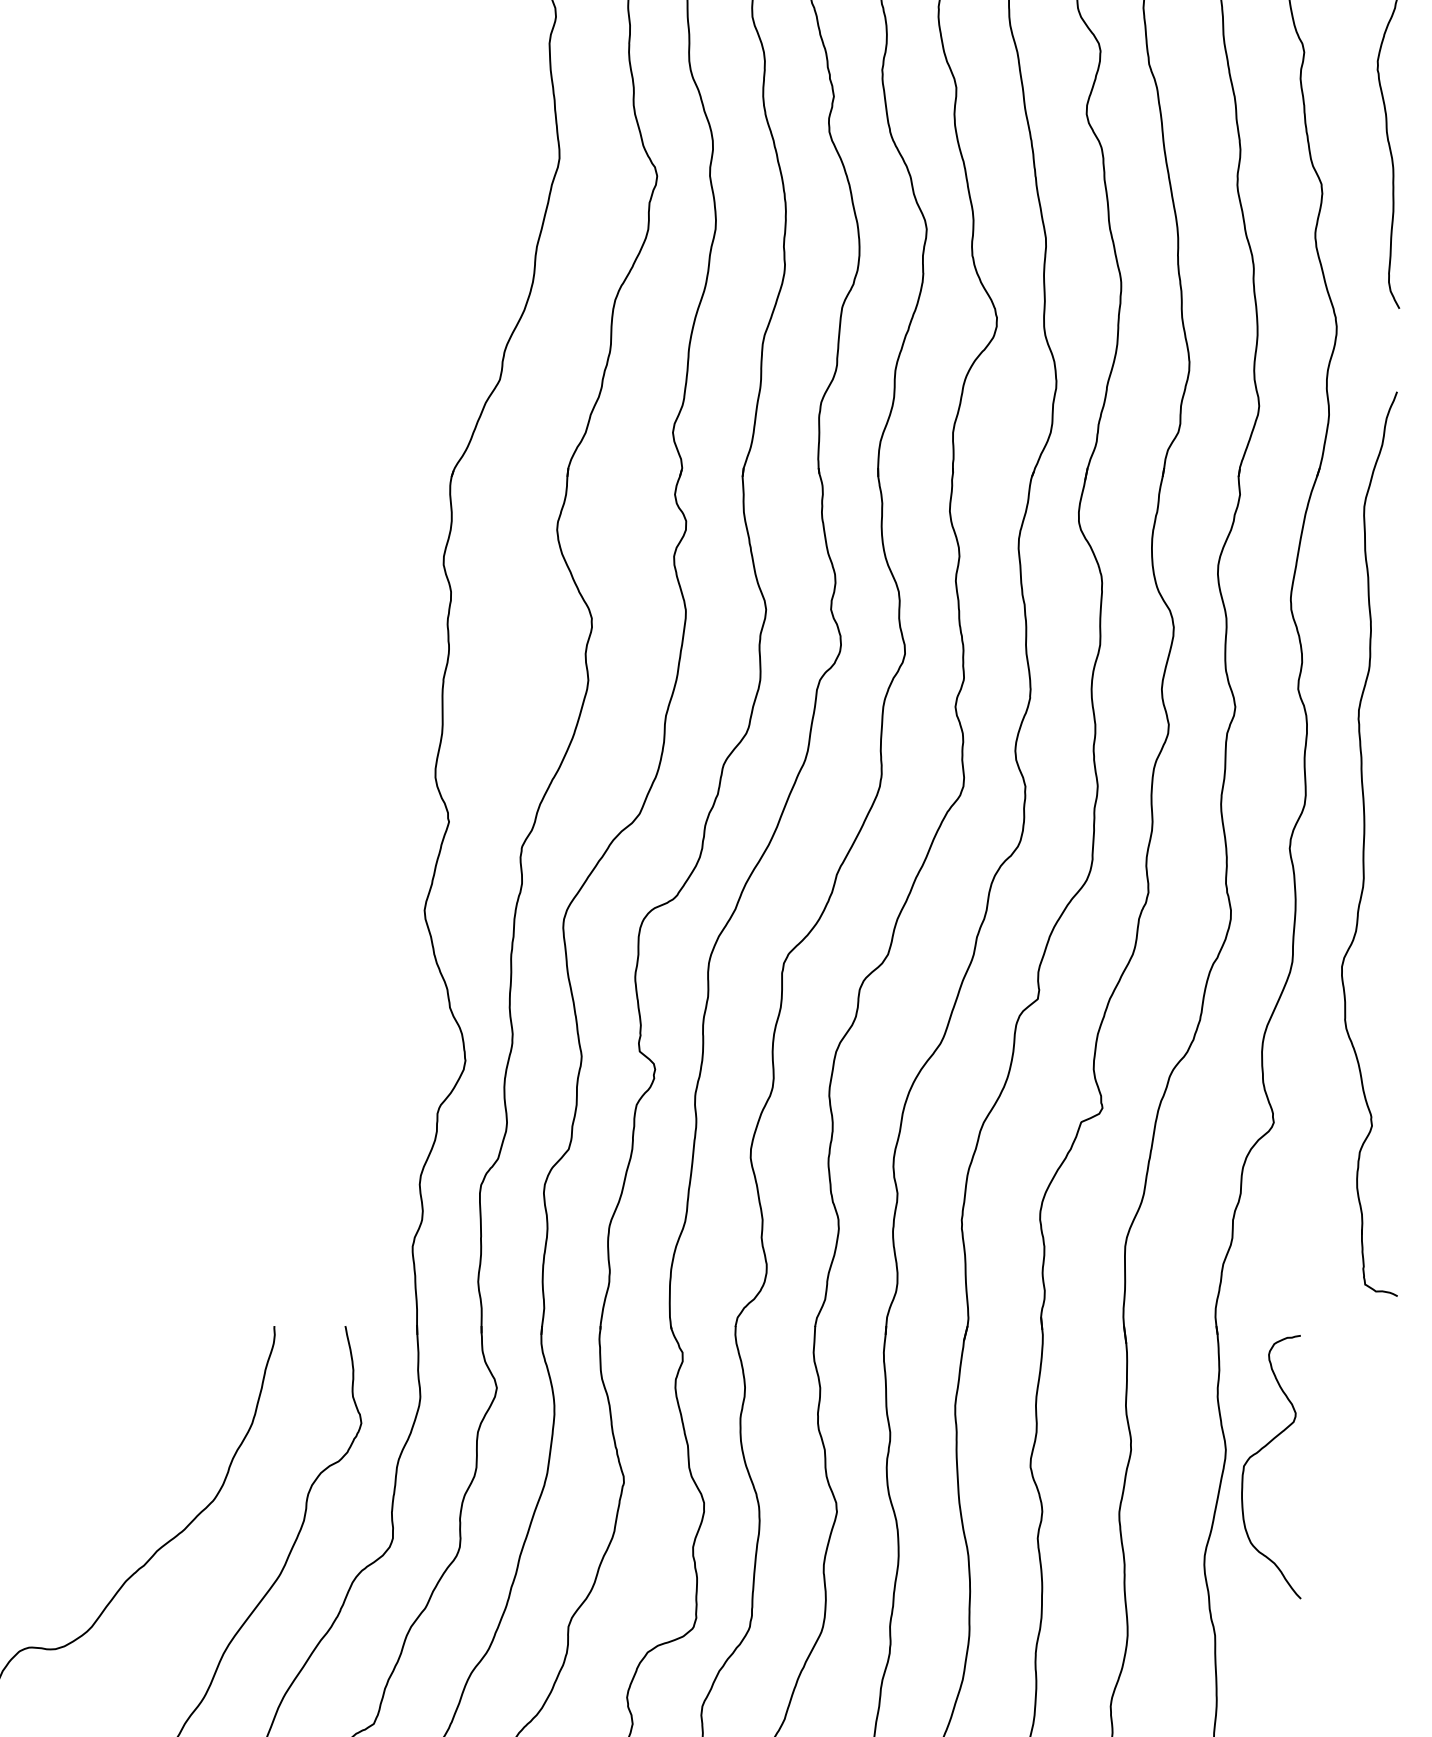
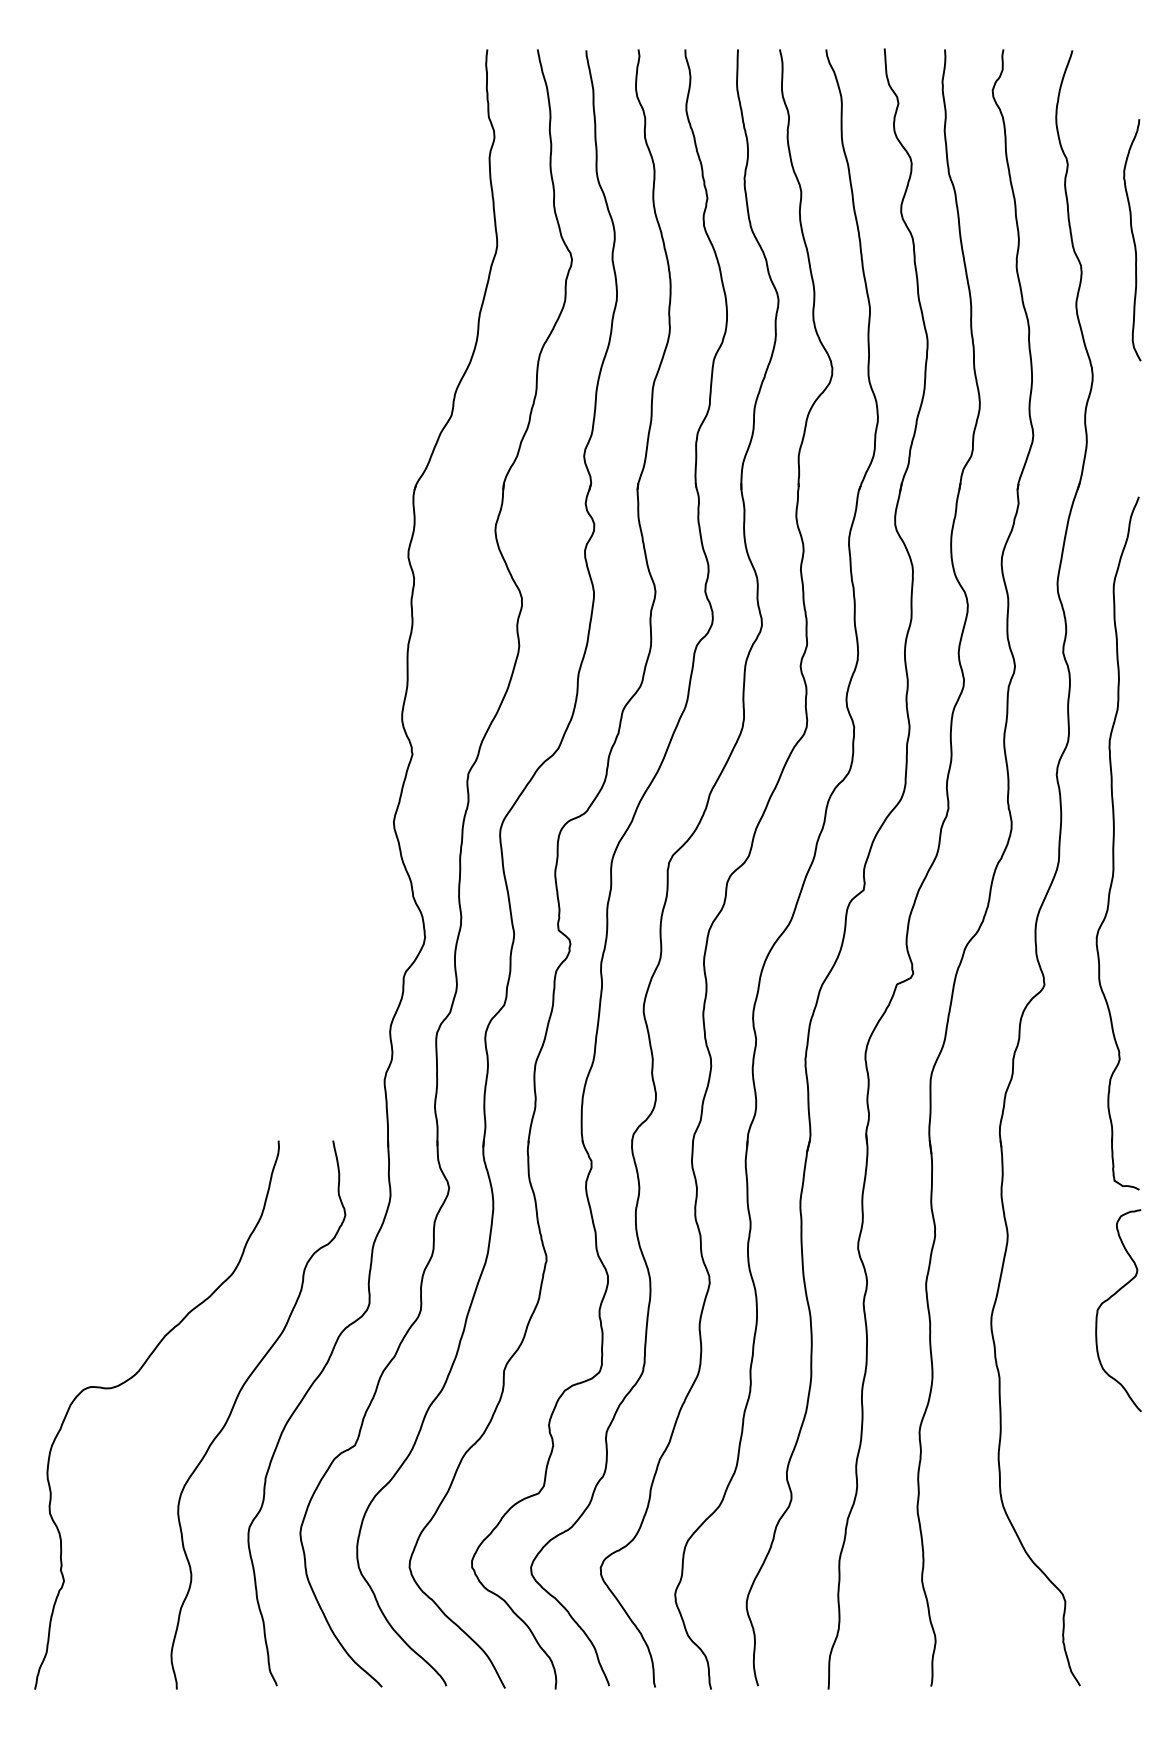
part: (1369, 844) -> (1117, 843), moved
curve: (1258, 1453) -> (1108, 1300), moved

